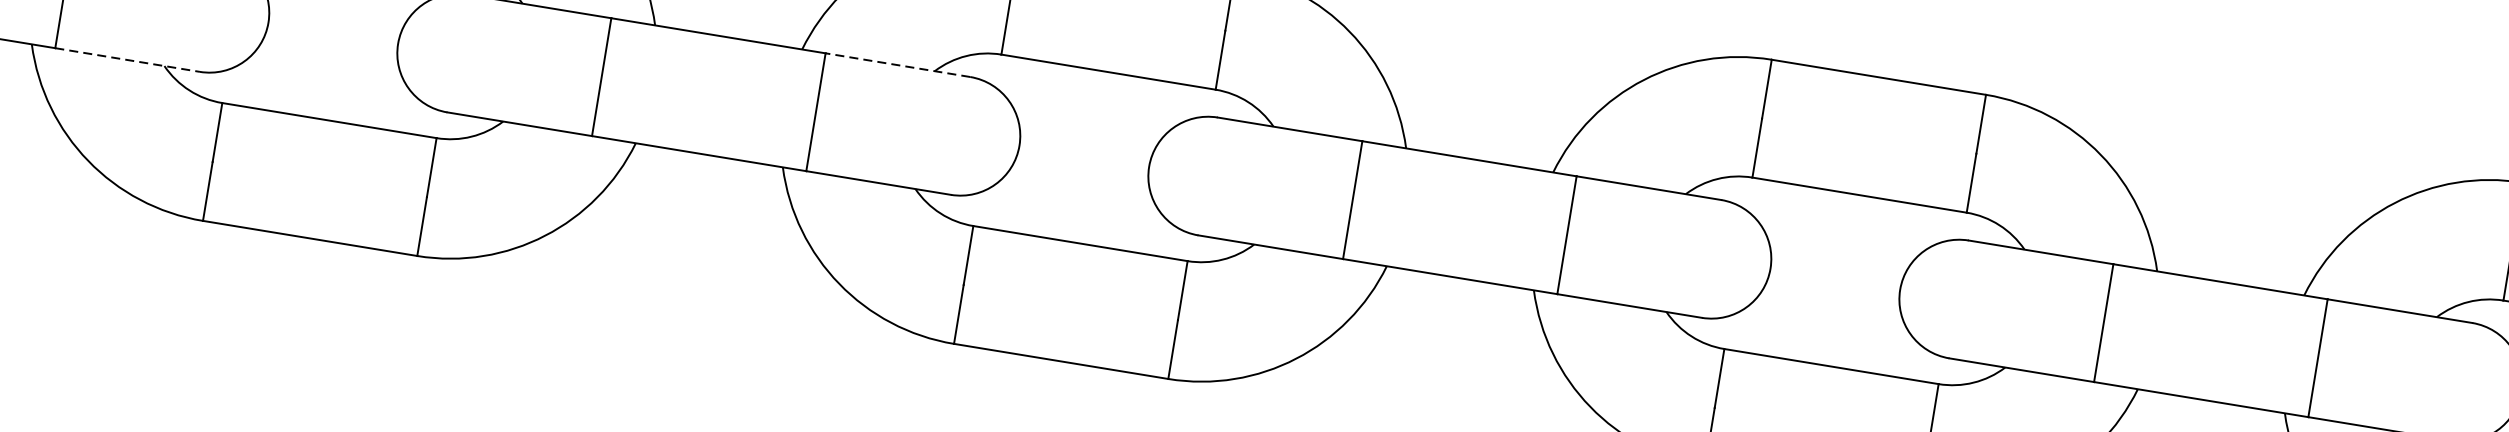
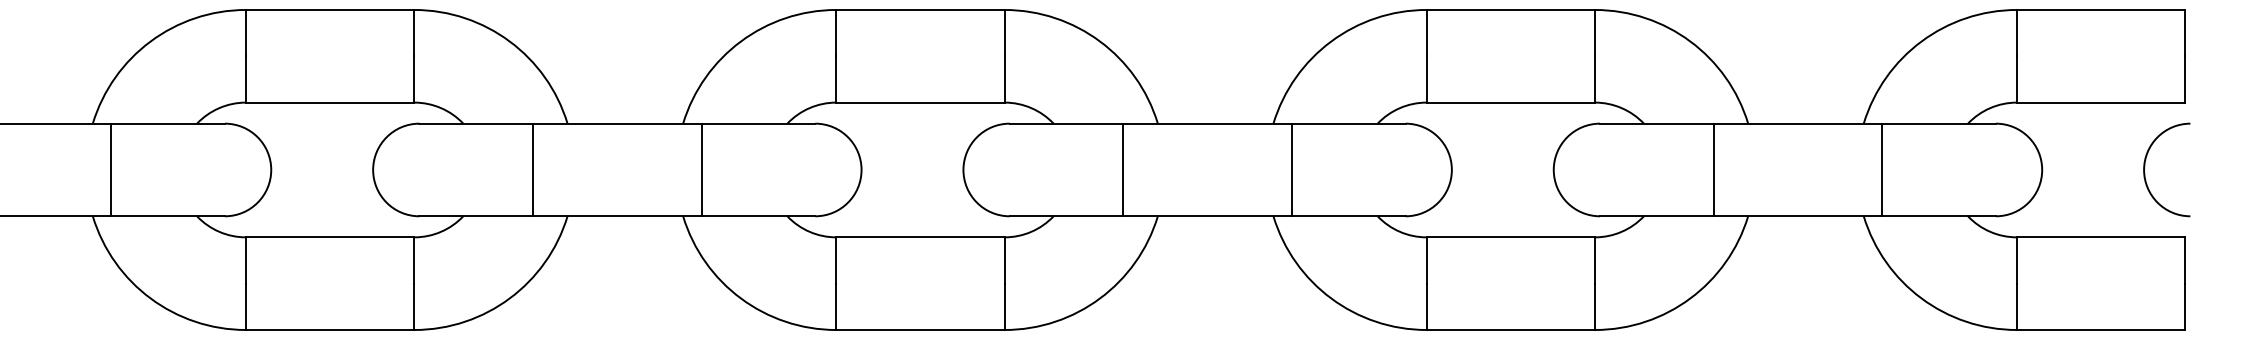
line: (128, 60) -> (168, 216), dashed -> solid
line: (898, 64) -> (758, 123), dashed -> solid

